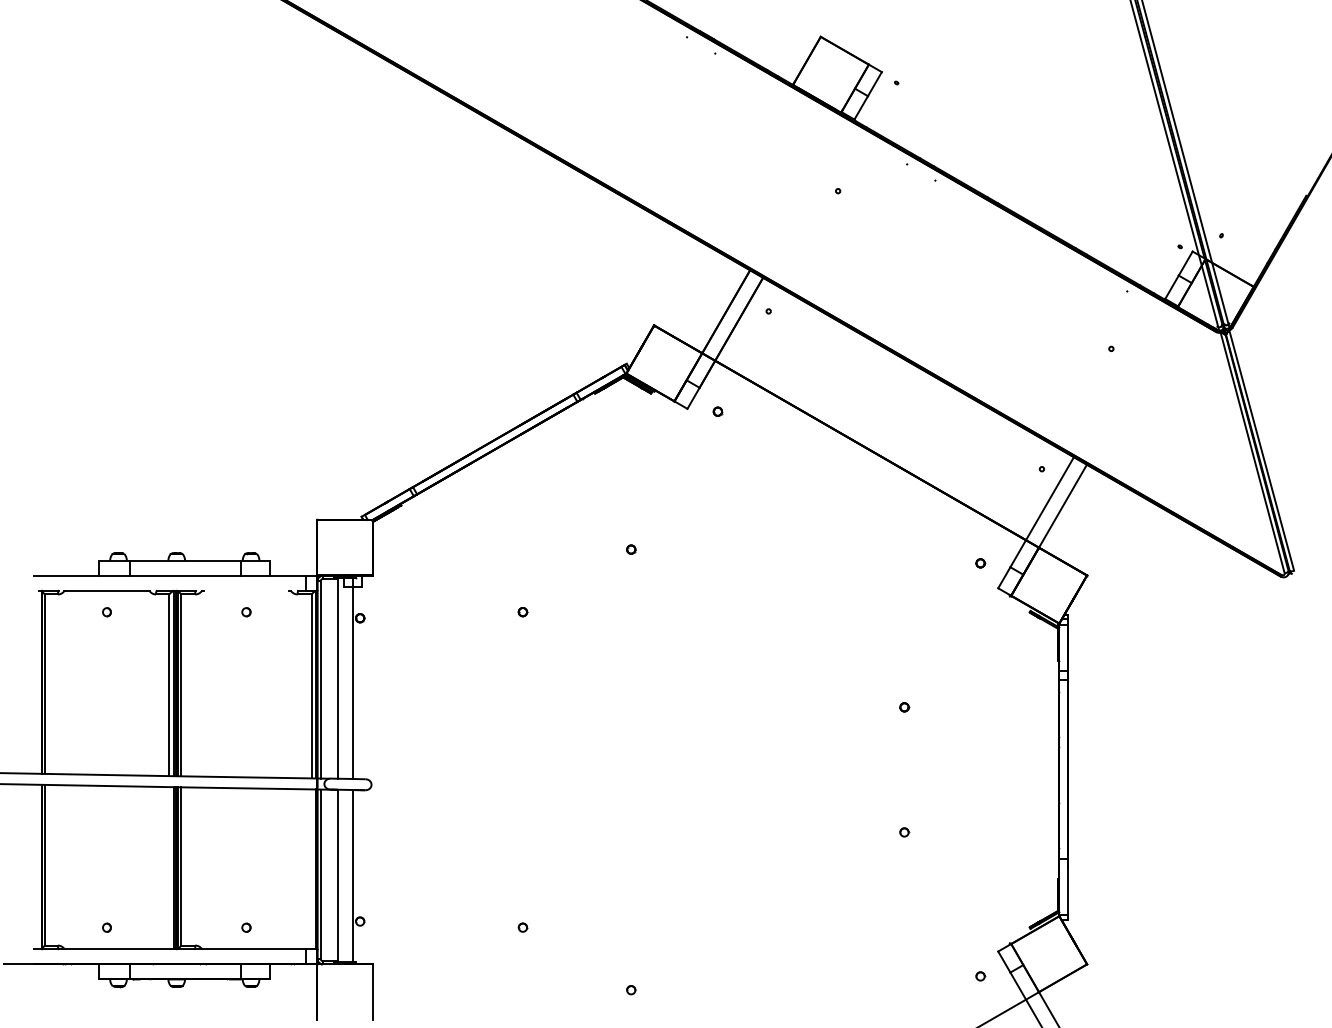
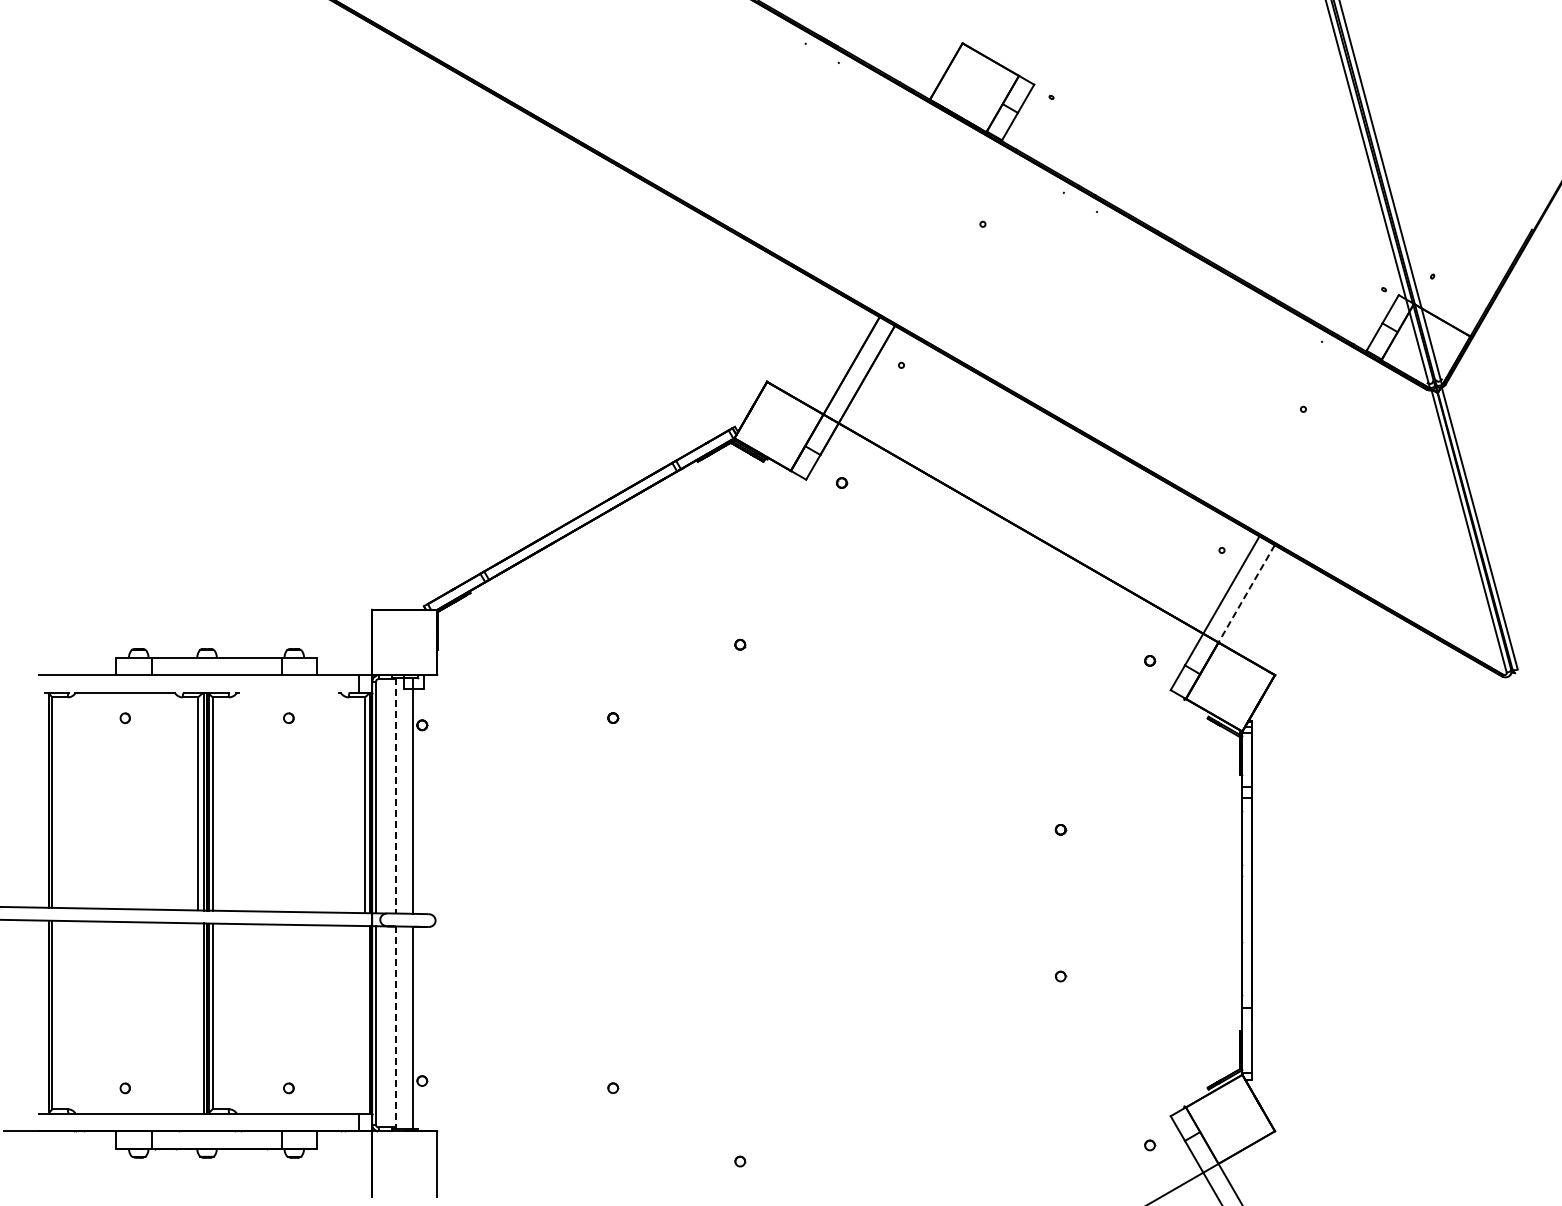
line: (1062, 506) -> (1246, 594), solid -> dashed
line: (337, 678) -> (395, 795), solid -> dashed
line: (337, 876) -> (395, 1028), solid -> dashed

